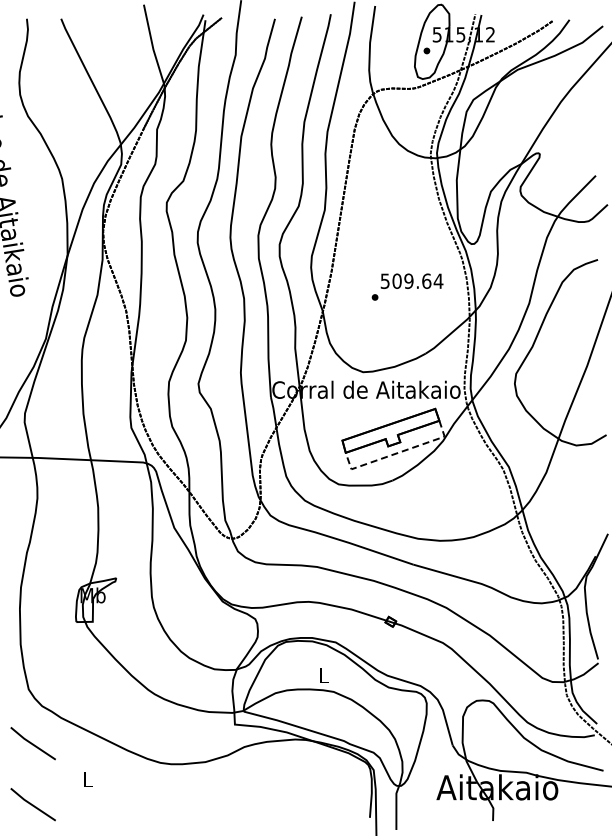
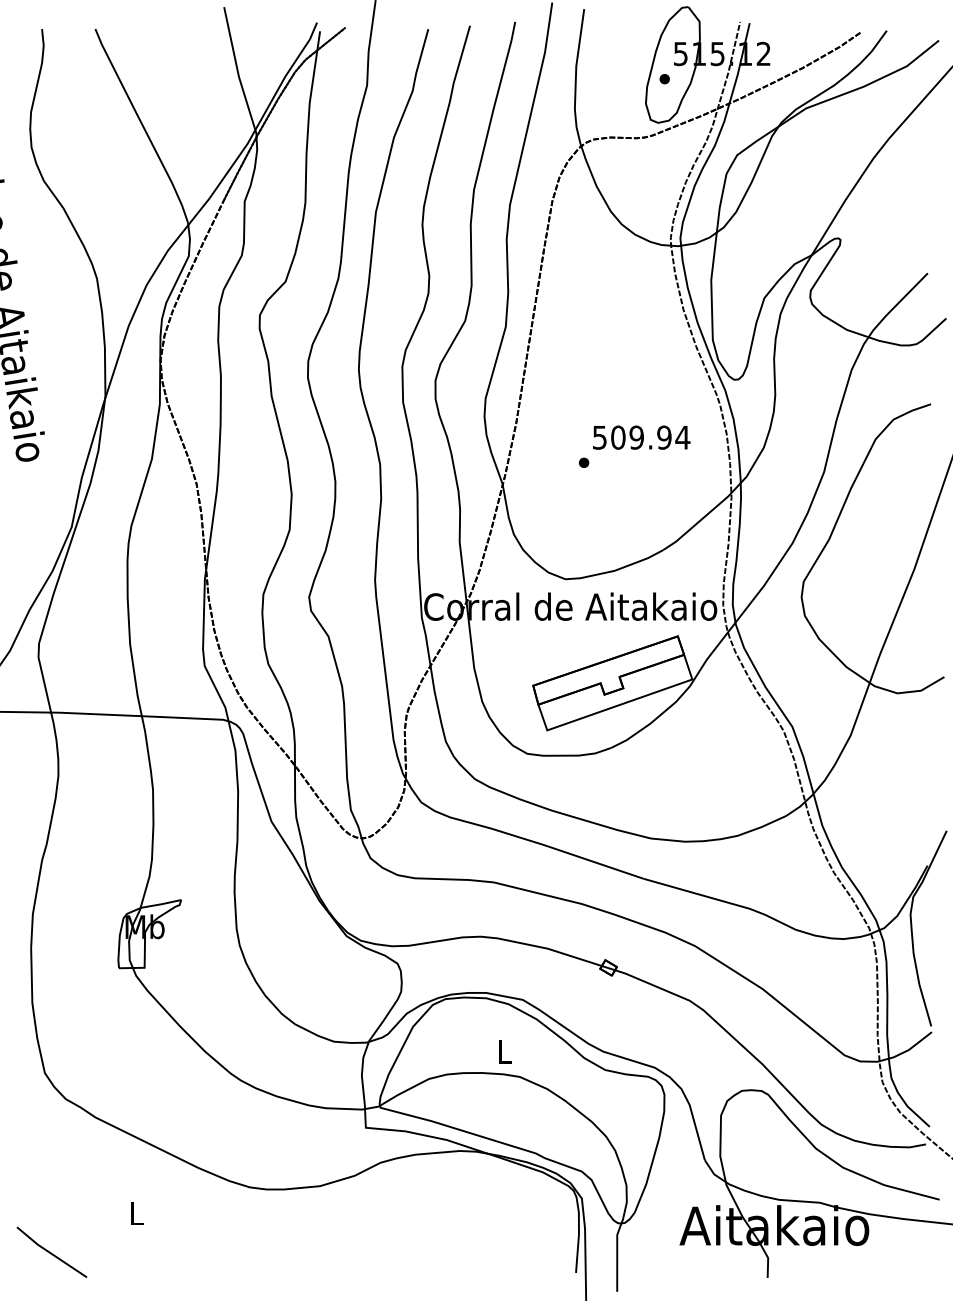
text: (426, 281) -> (664, 438), 509.64 -> 509.94
line: (397, 453) -> (618, 705), dashed -> solid
line: (32, 743) -> (50, 1157), removed

